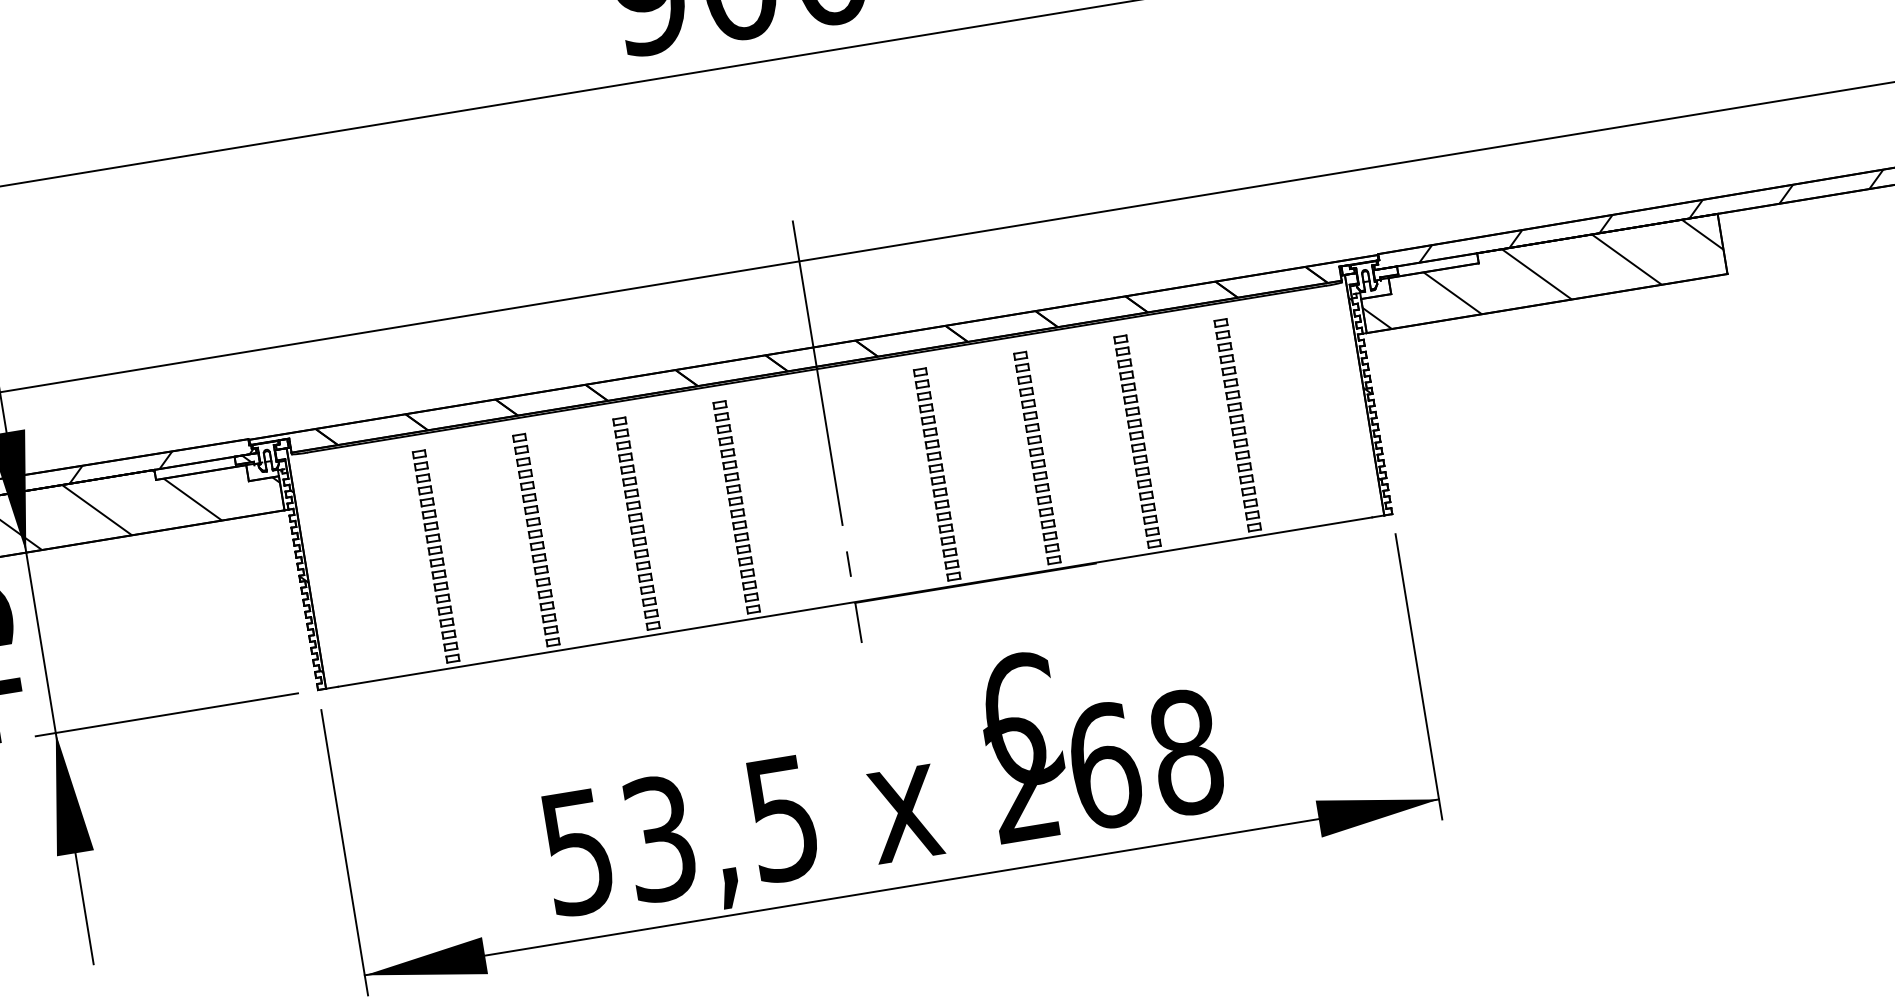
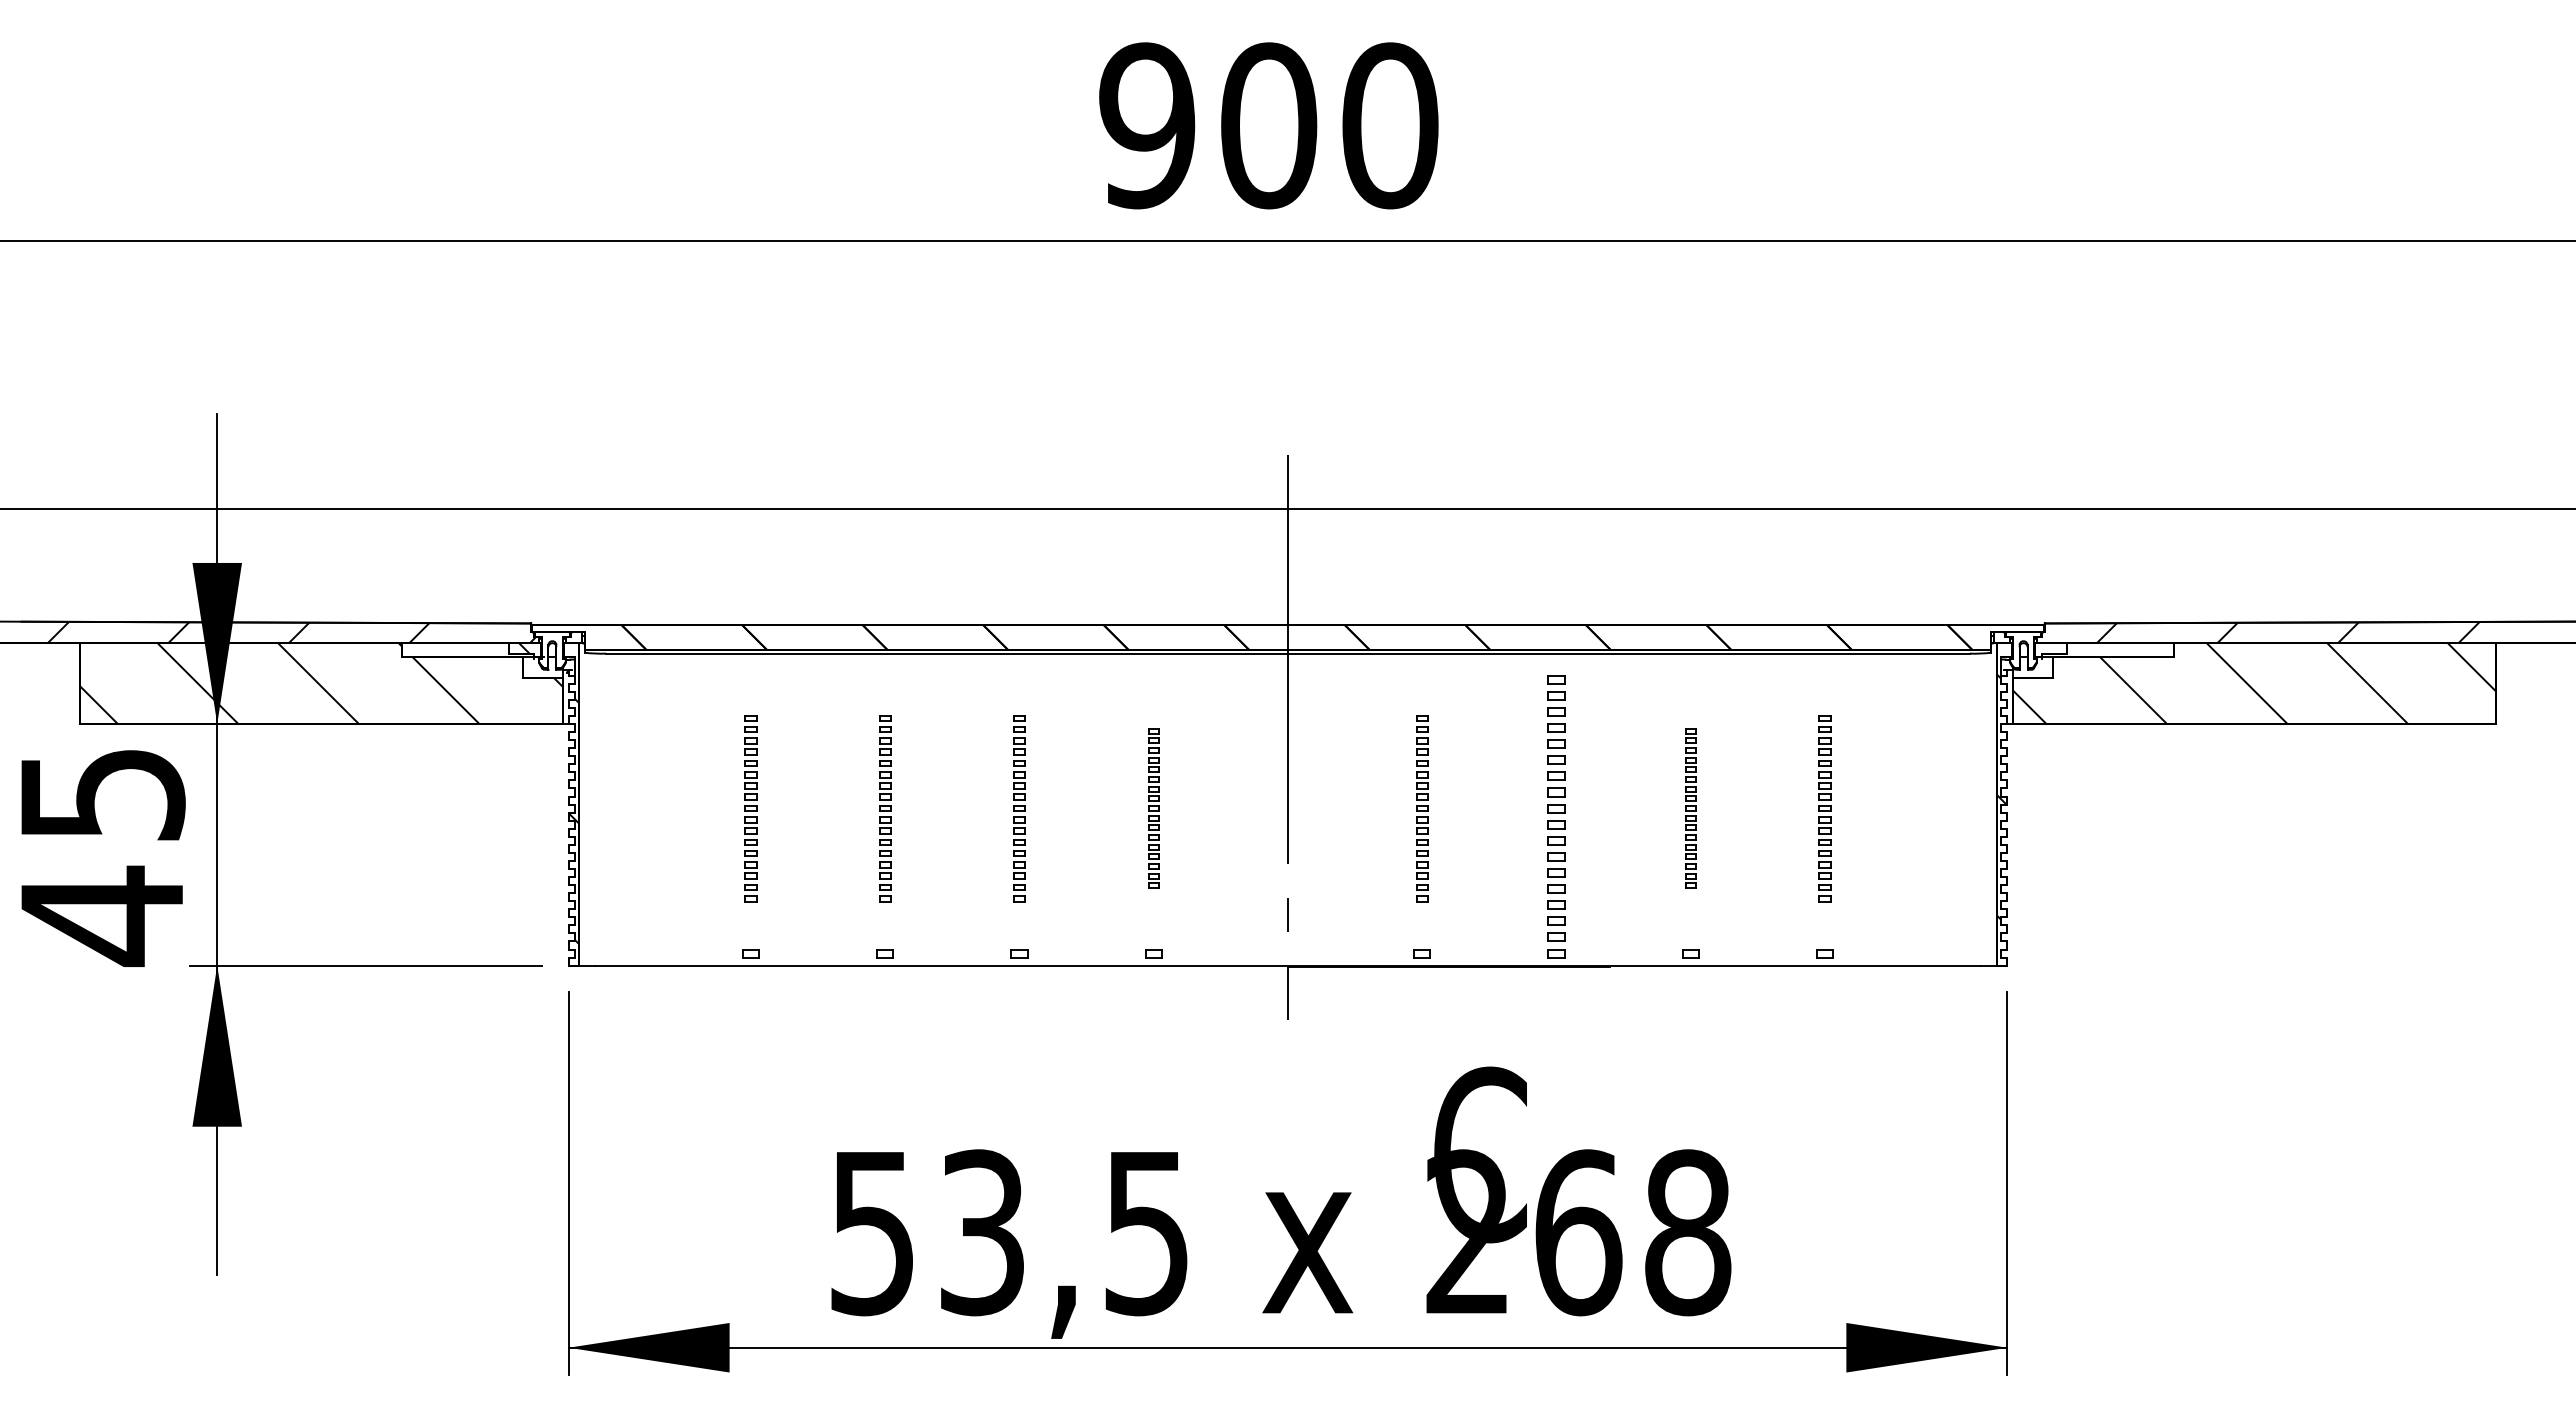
part: (1236, 419) -> (1824, 808), size x0.7
part: (1136, 435) -> (1690, 808), size x0.6
part: (935, 468) -> (1421, 808), size x0.7
part: (735, 501) -> (1153, 808), size x0.6
part: (635, 517) -> (1019, 808), size x0.7
part: (534, 534) -> (884, 808), size x0.7
part: (434, 550) -> (750, 808), size x0.7

